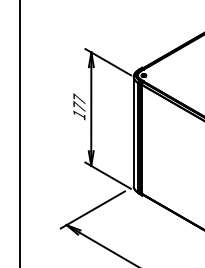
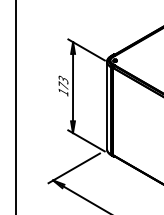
text: (79, 99) -> (63, 79), 177 -> 173

